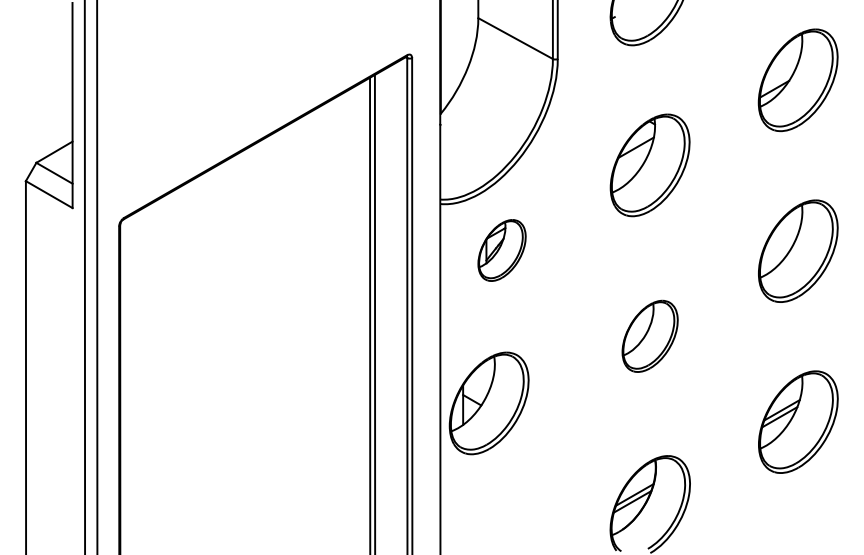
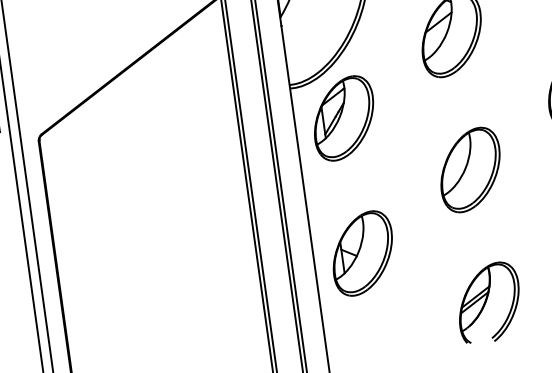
part: (501, 250) -> (343, 118), size x1.67
part: (649, 336) -> (469, 170), size x1.43
part: (488, 403) -> (362, 253), moved

